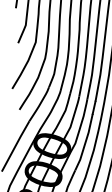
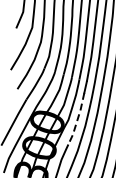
line: (85, 142) -> (77, 119), solid -> dashed

